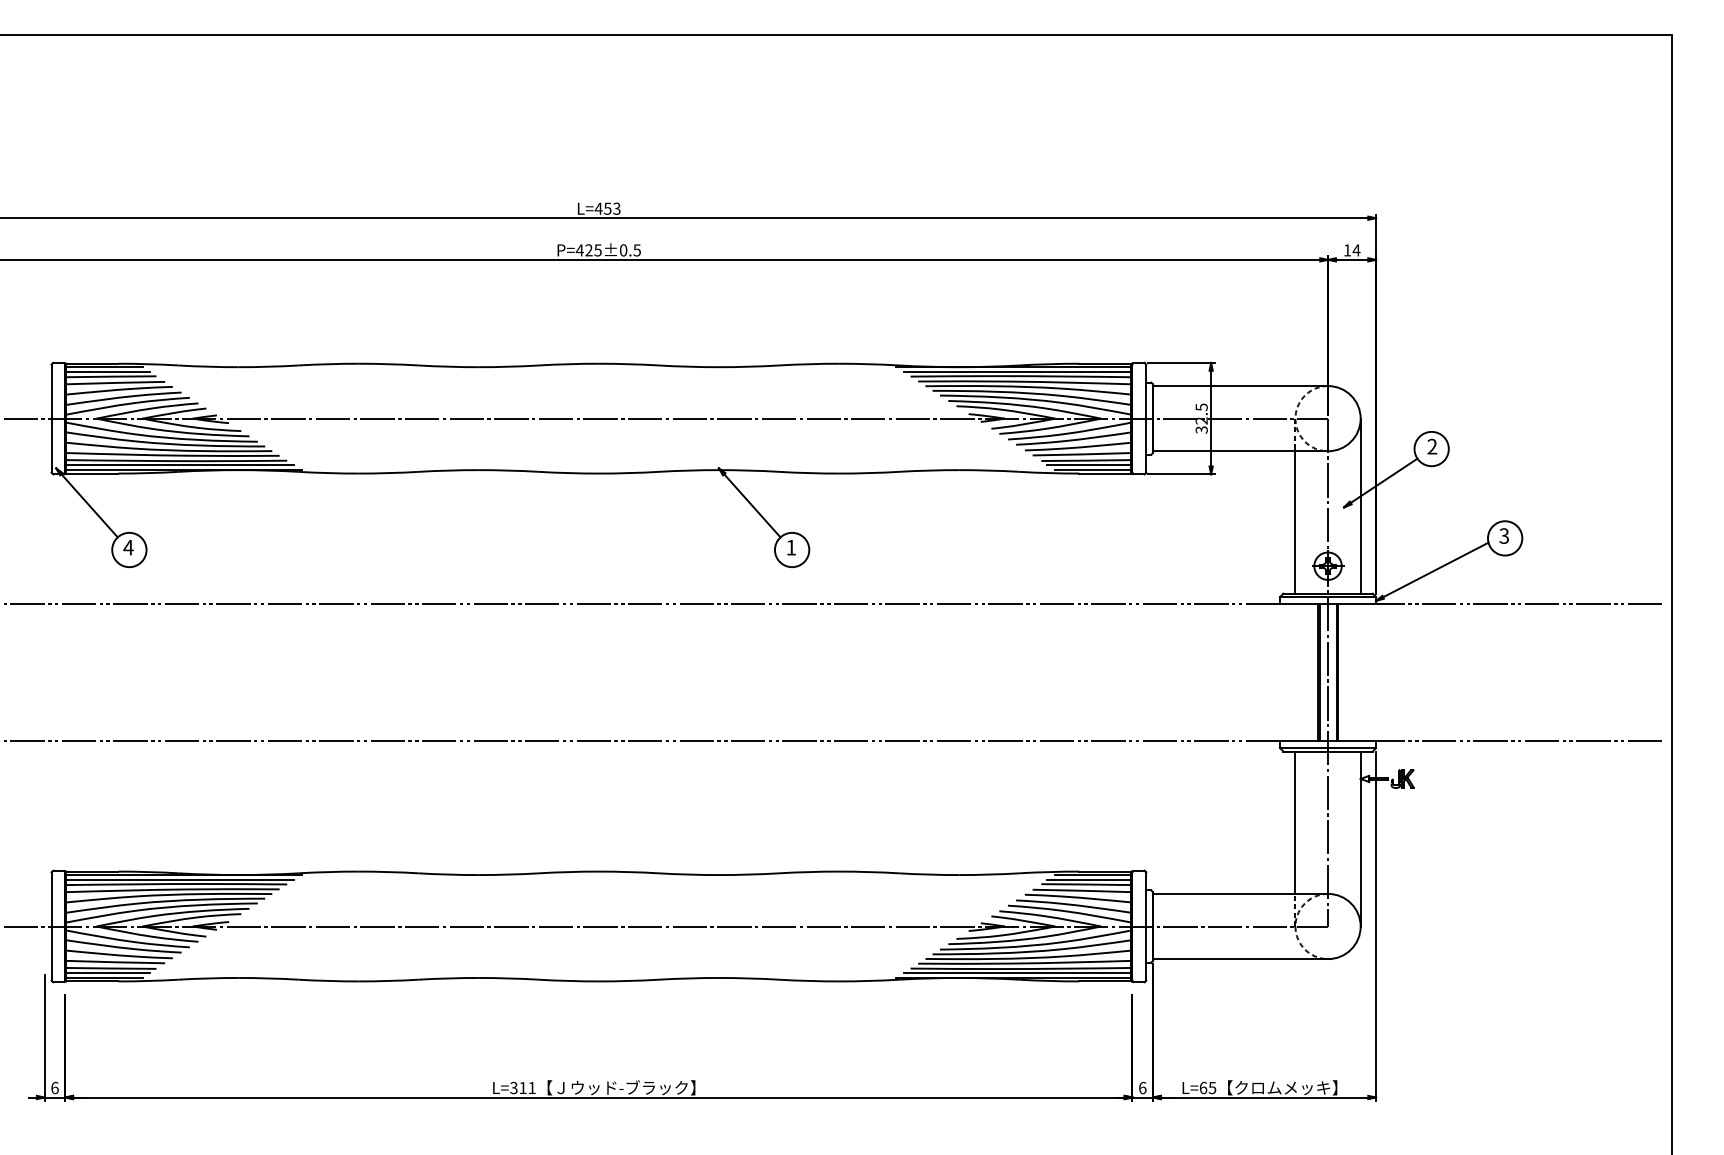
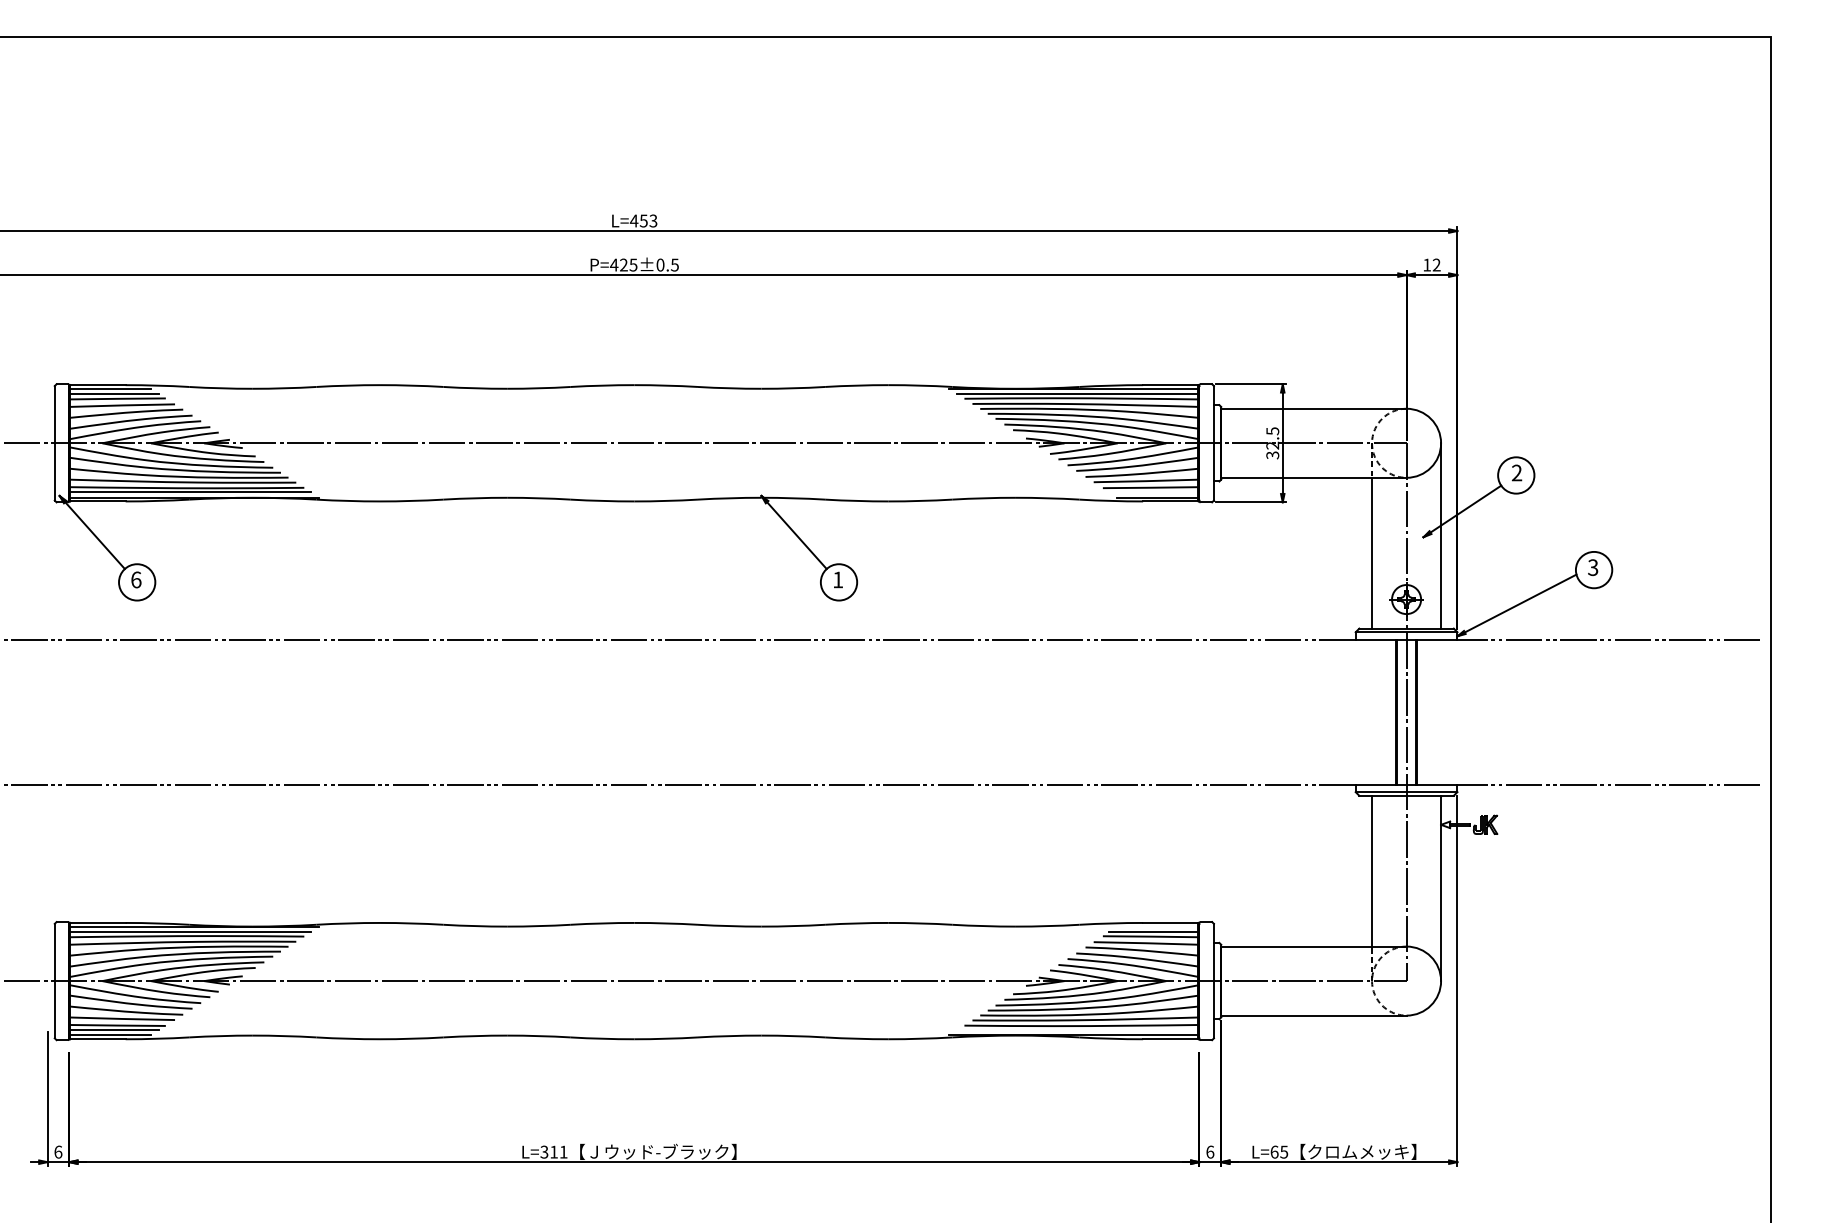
text: (1356, 249) -> (1436, 264), 14 -> 12
line: (1090, 465) -> (1154, 492), removed
text: (127, 547) -> (135, 579), 4 -> 6
line: (1093, 874) -> (1158, 926), removed
line: (1018, 973) -> (1078, 1030), removed

